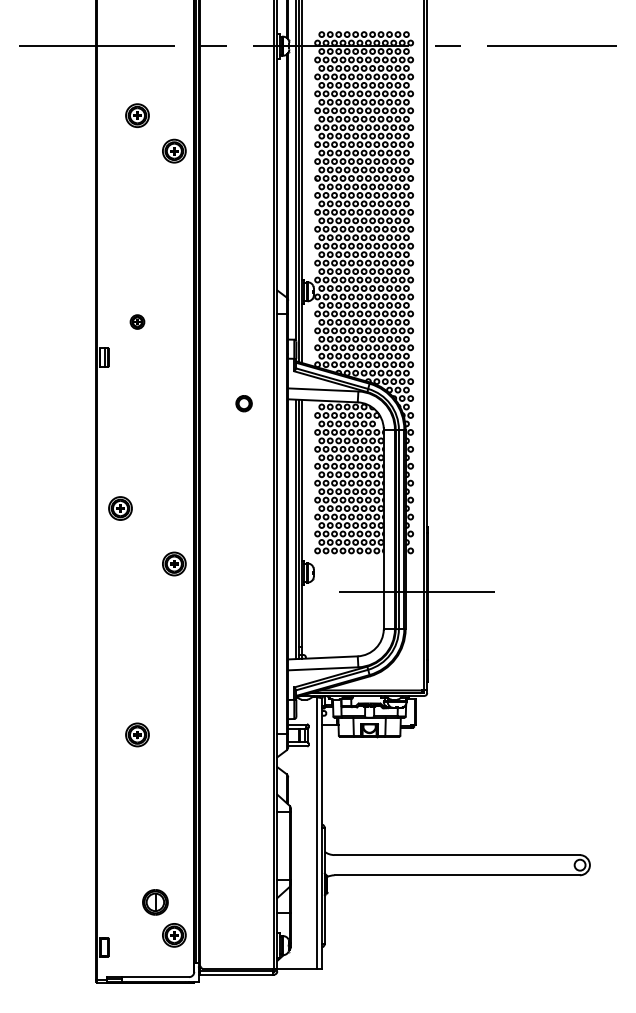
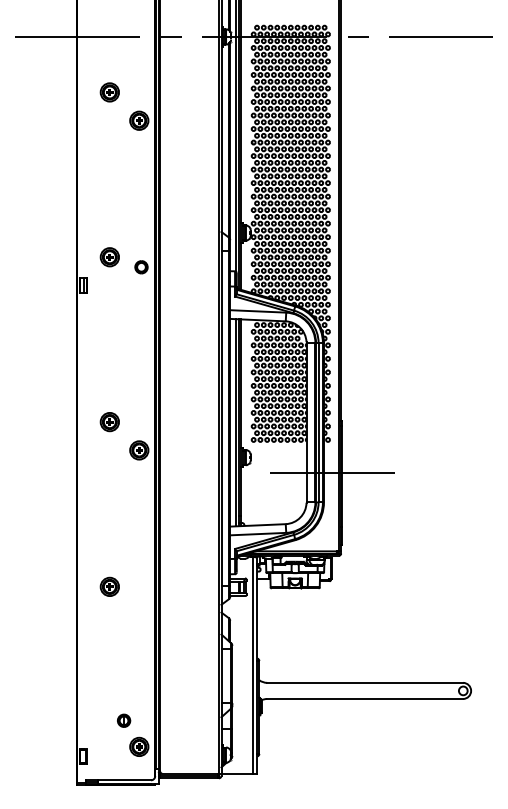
part: (137, 321) -> (109, 256), size x1.67
part: (243, 403) -> (141, 267), moved
part: (120, 508) -> (109, 422), moved
part: (154, 902) -> (123, 720), size x0.62

